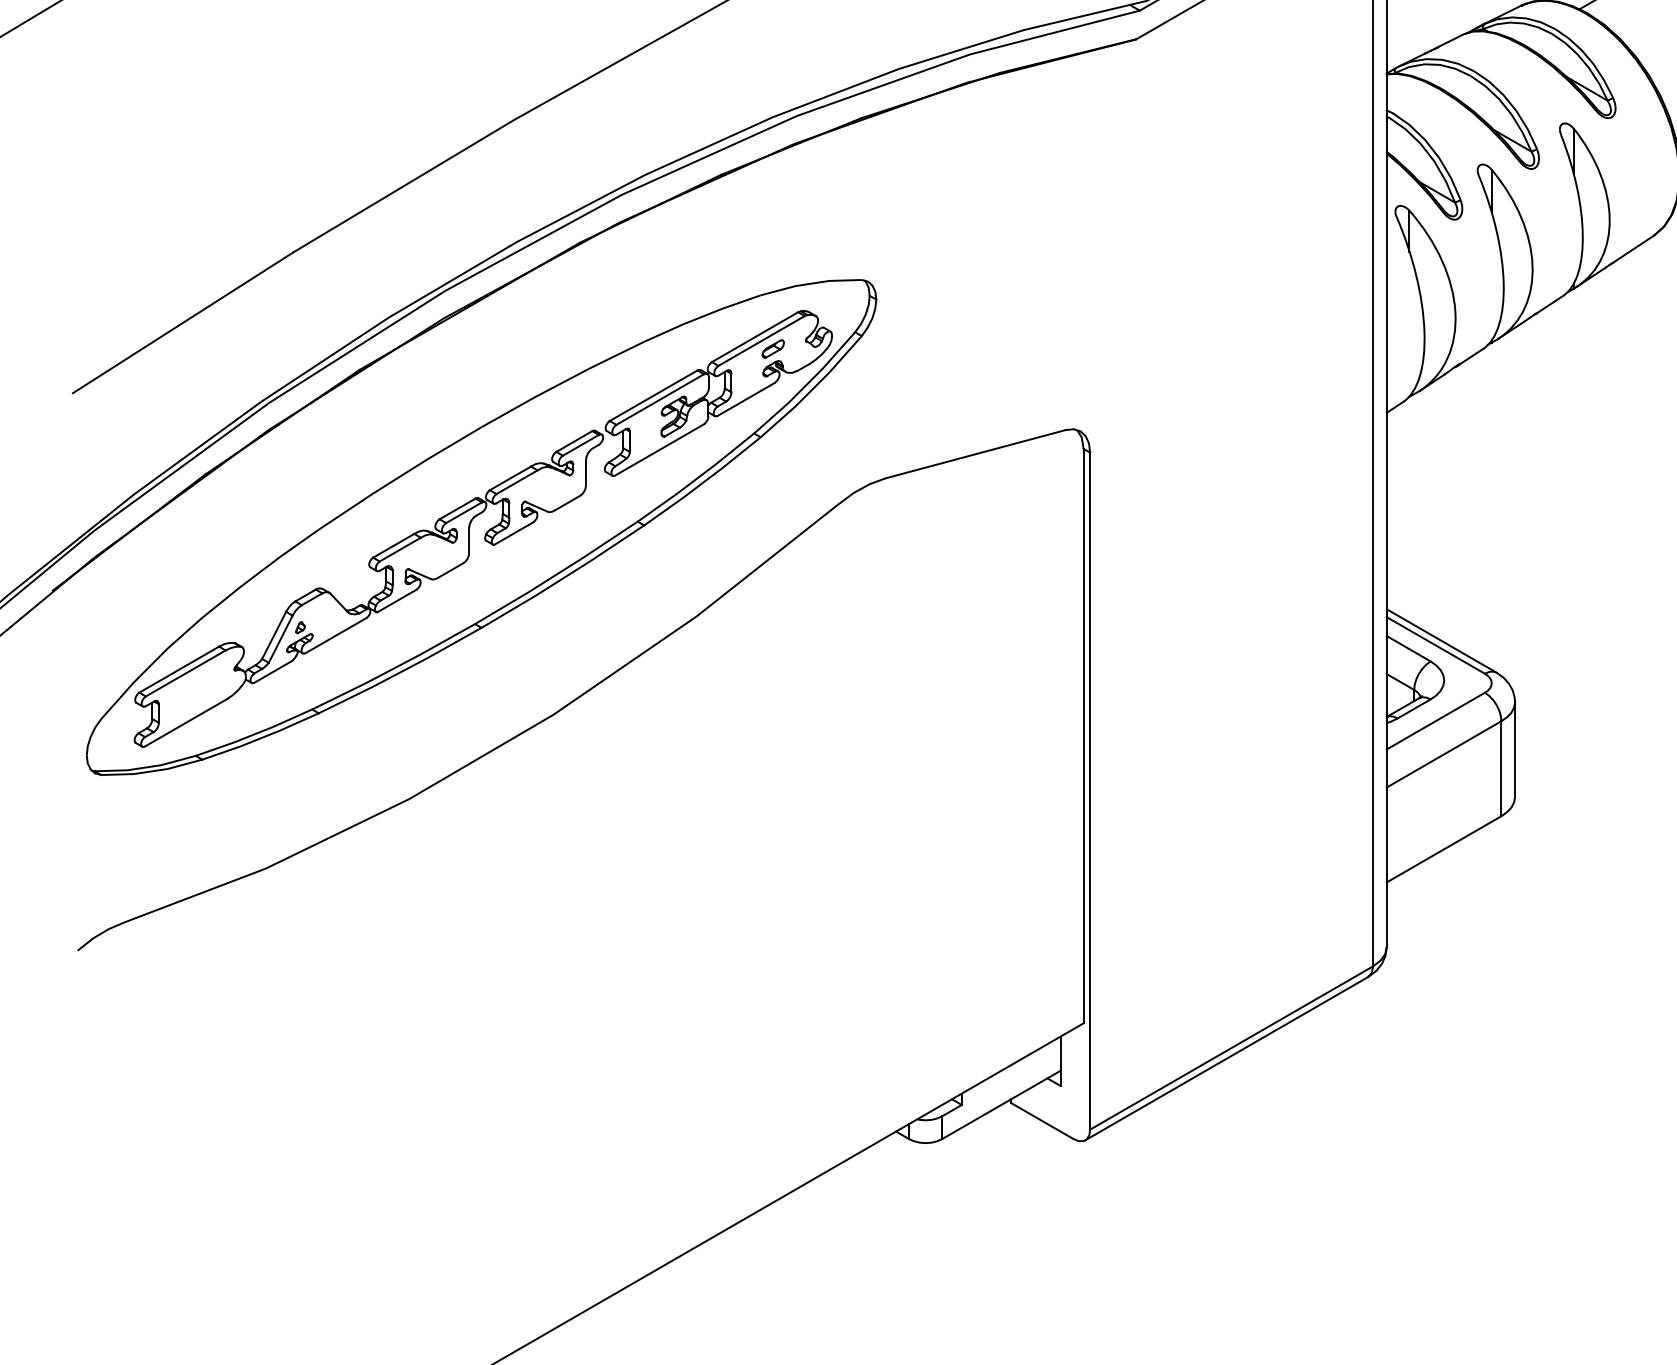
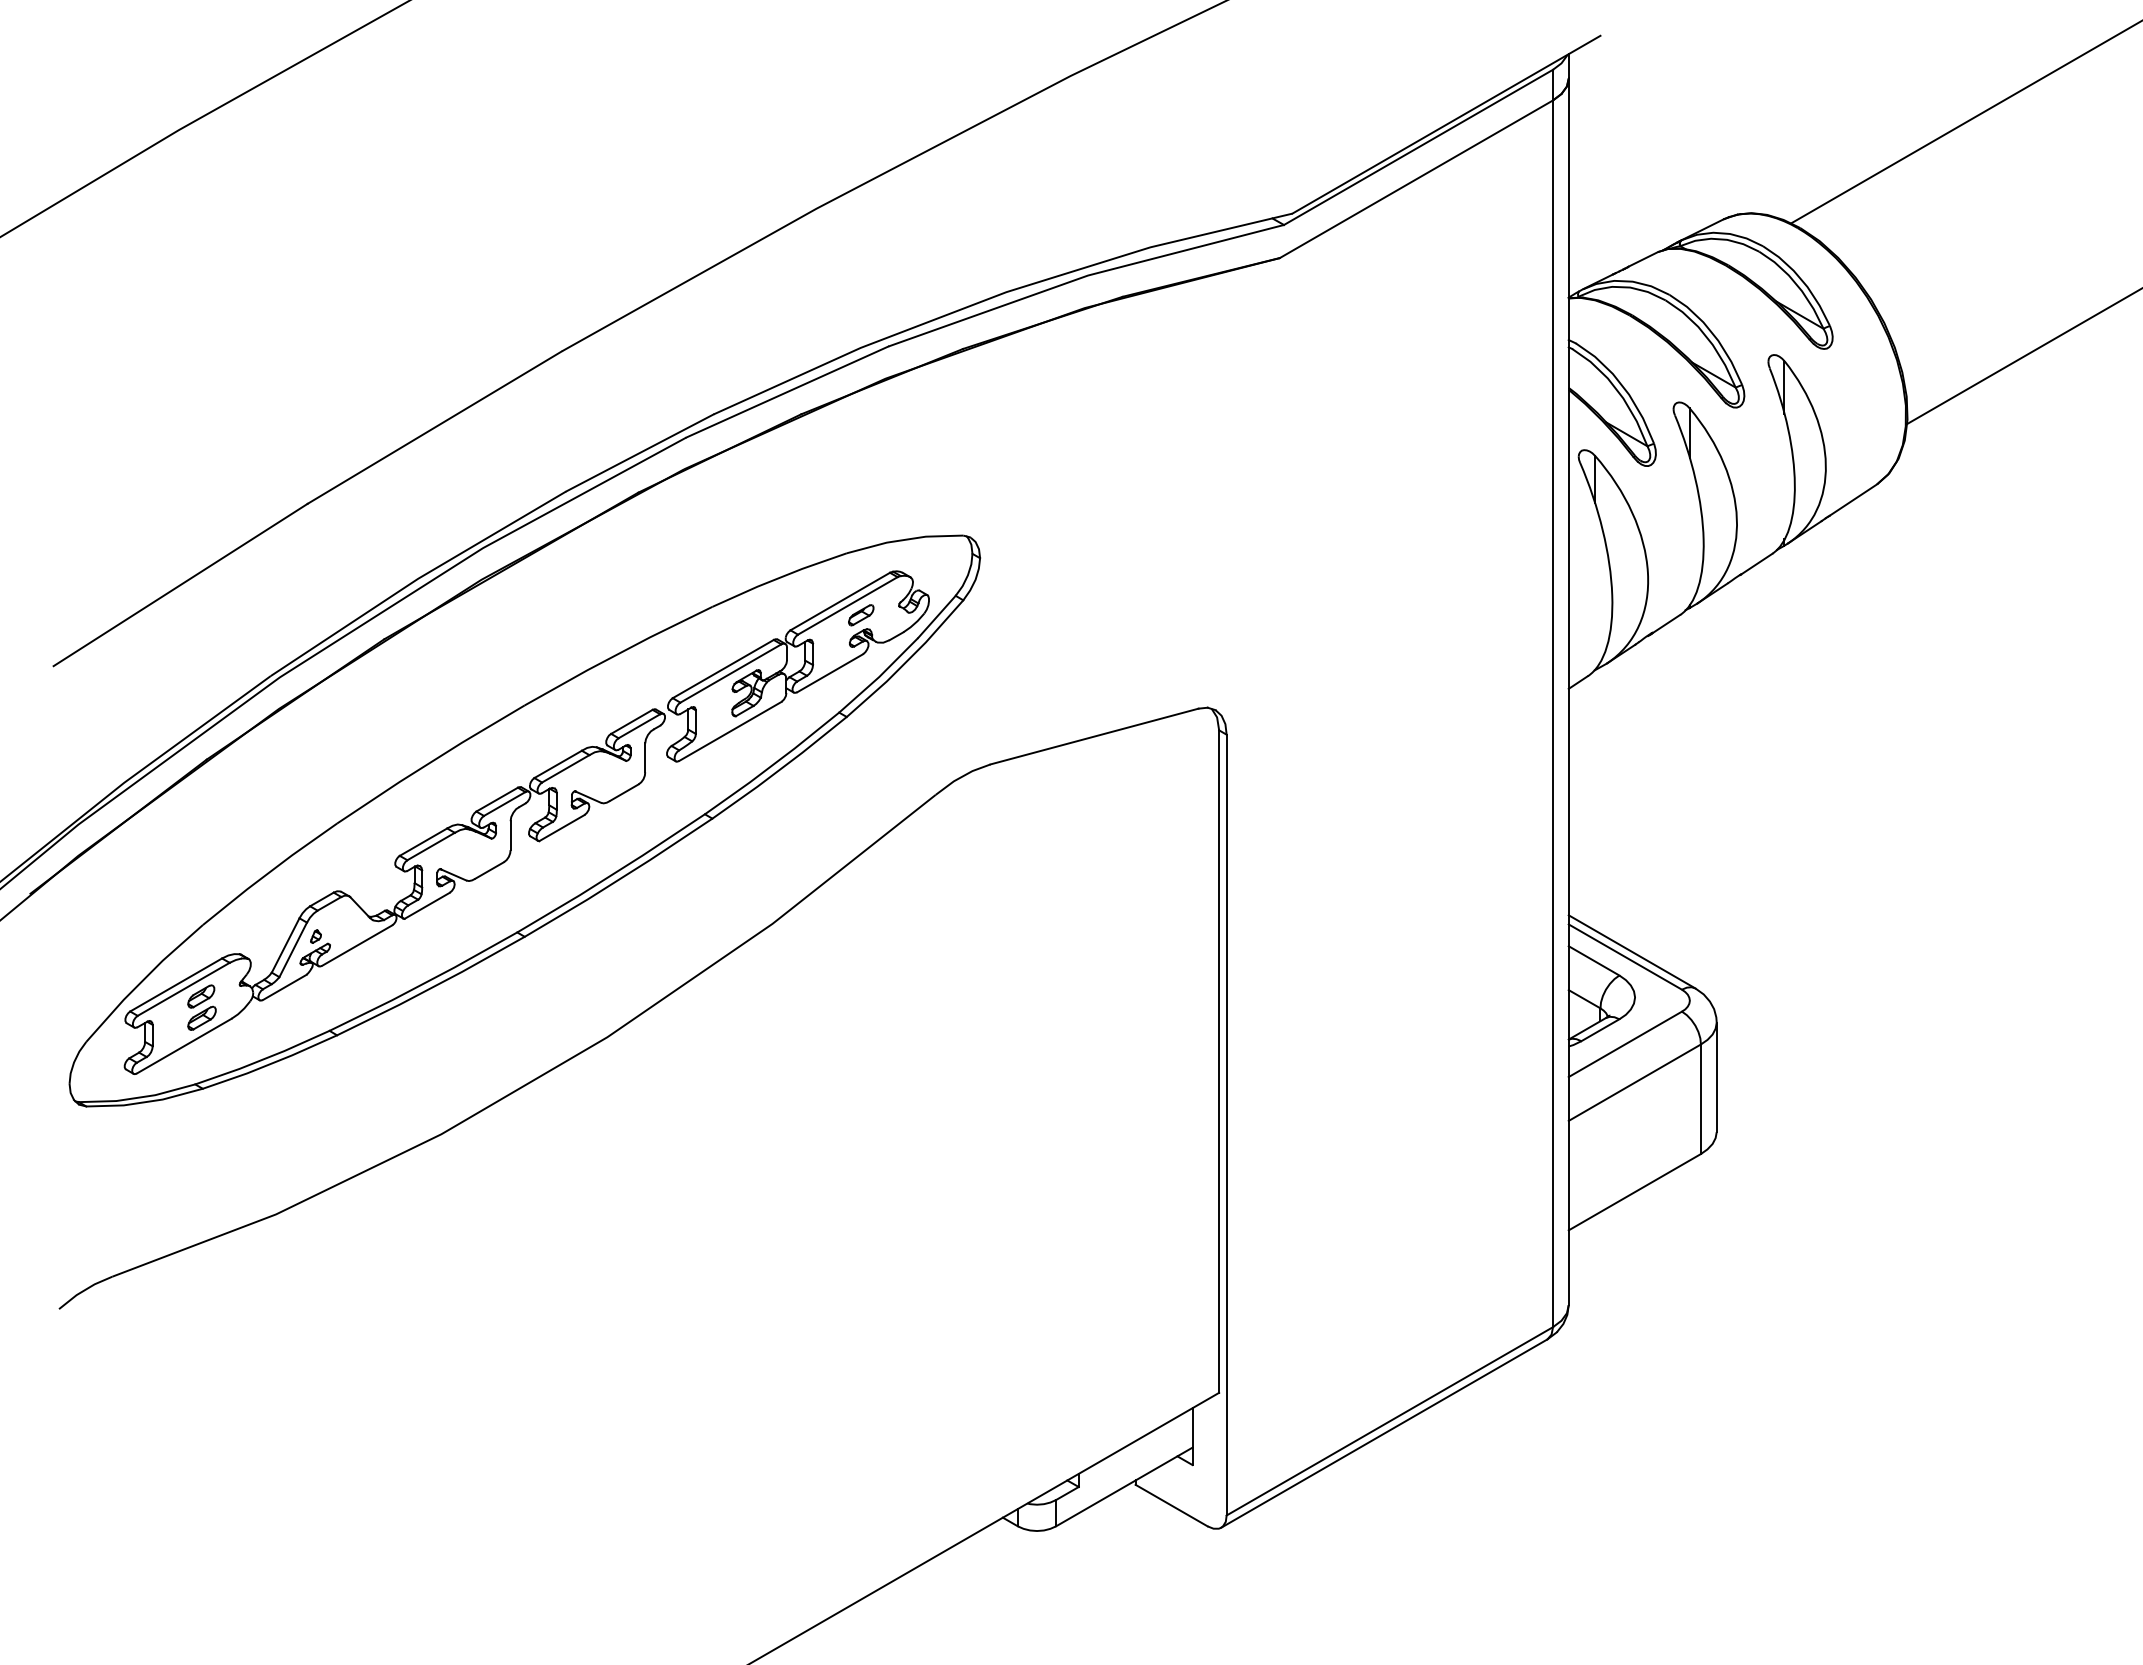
part: (201, 689) -> (201, 1007), added

